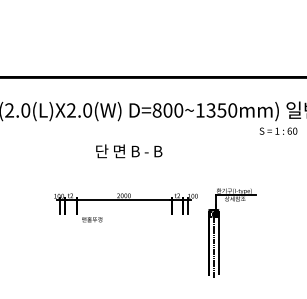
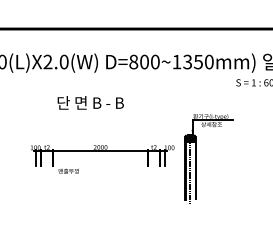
text: (129, 151) -> (91, 103), moved
part: (219, 232) -> (196, 158), moved

